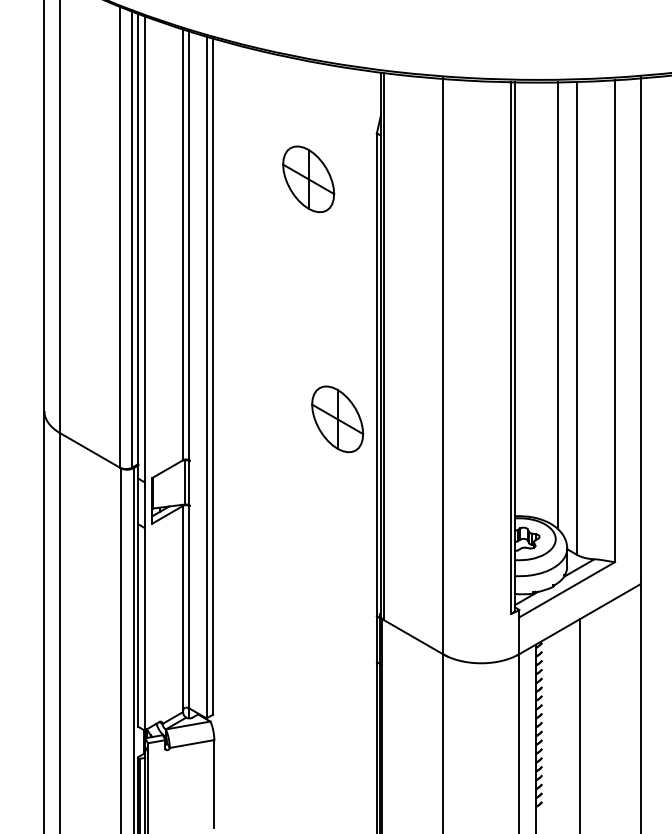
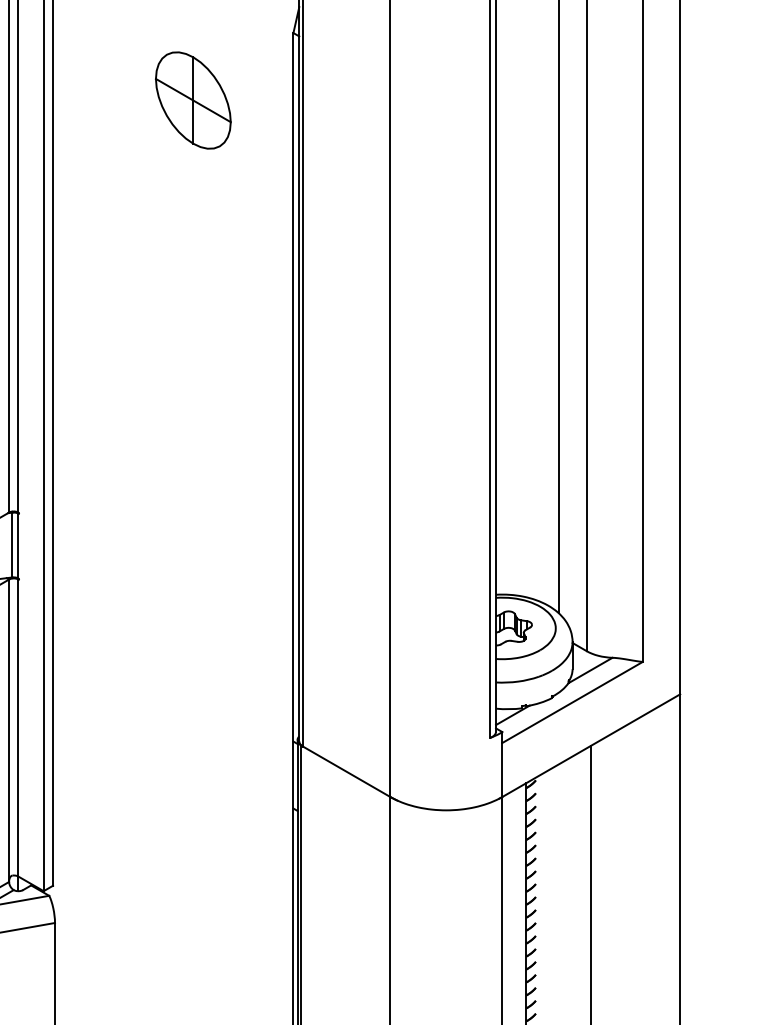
part: (337, 419) -> (235, 452), removed

